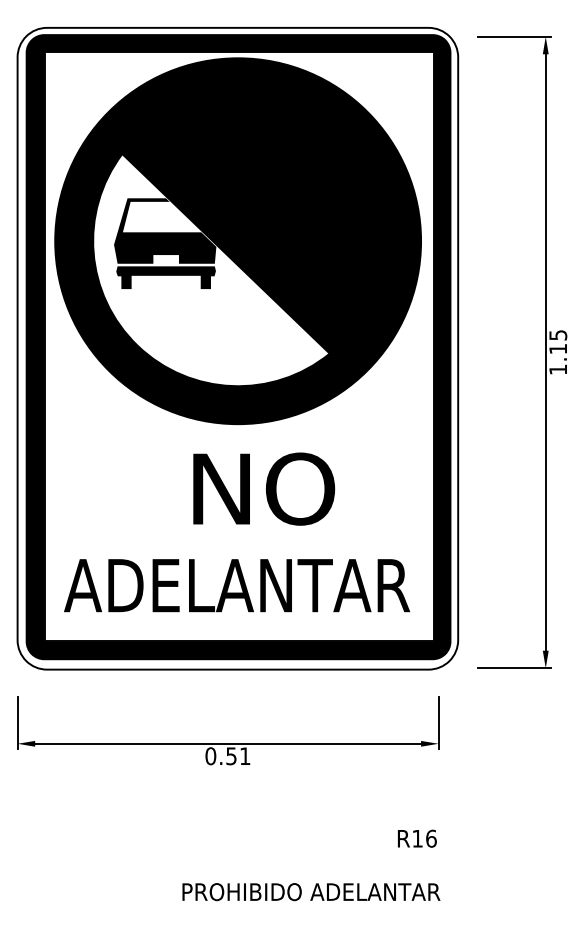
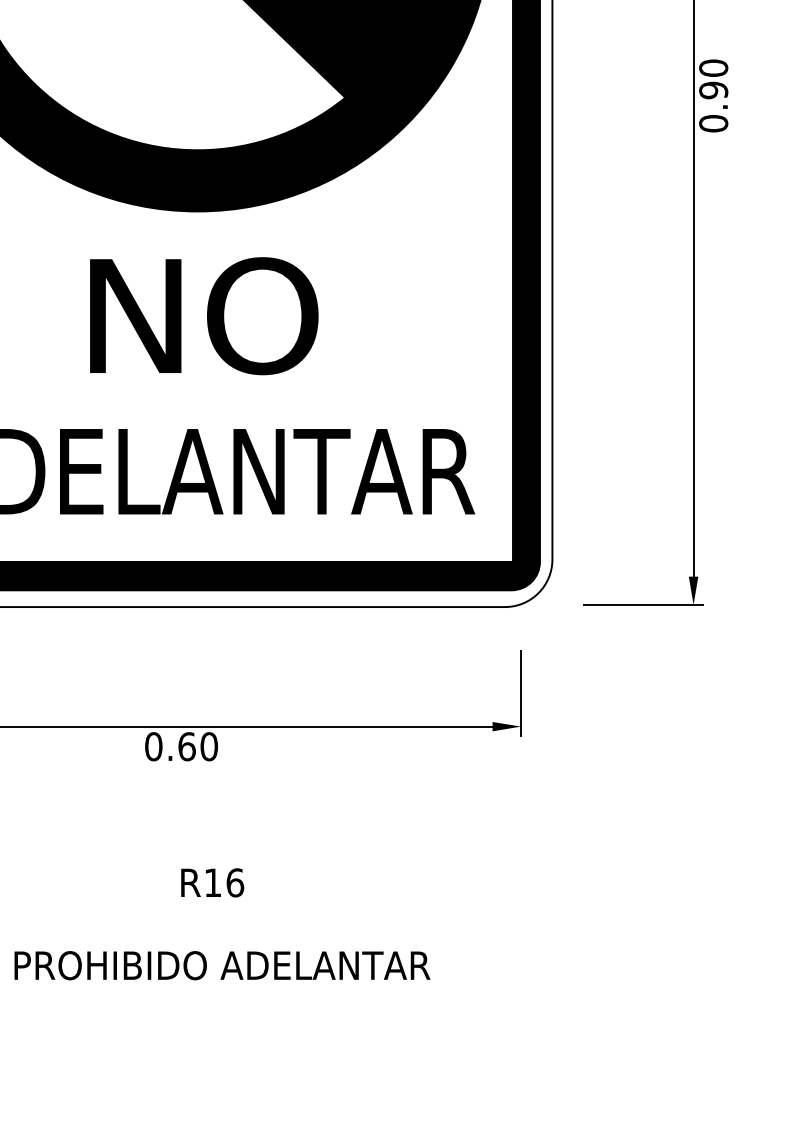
text: (558, 352) -> (714, 95), 1.15 -> 0.90
text: (264, 488) -> (204, 315), moved
text: (238, 756) -> (198, 747), 0.51 -> 0.60
text: (417, 838) -> (212, 882), moved
text: (311, 892) -> (222, 966), moved

